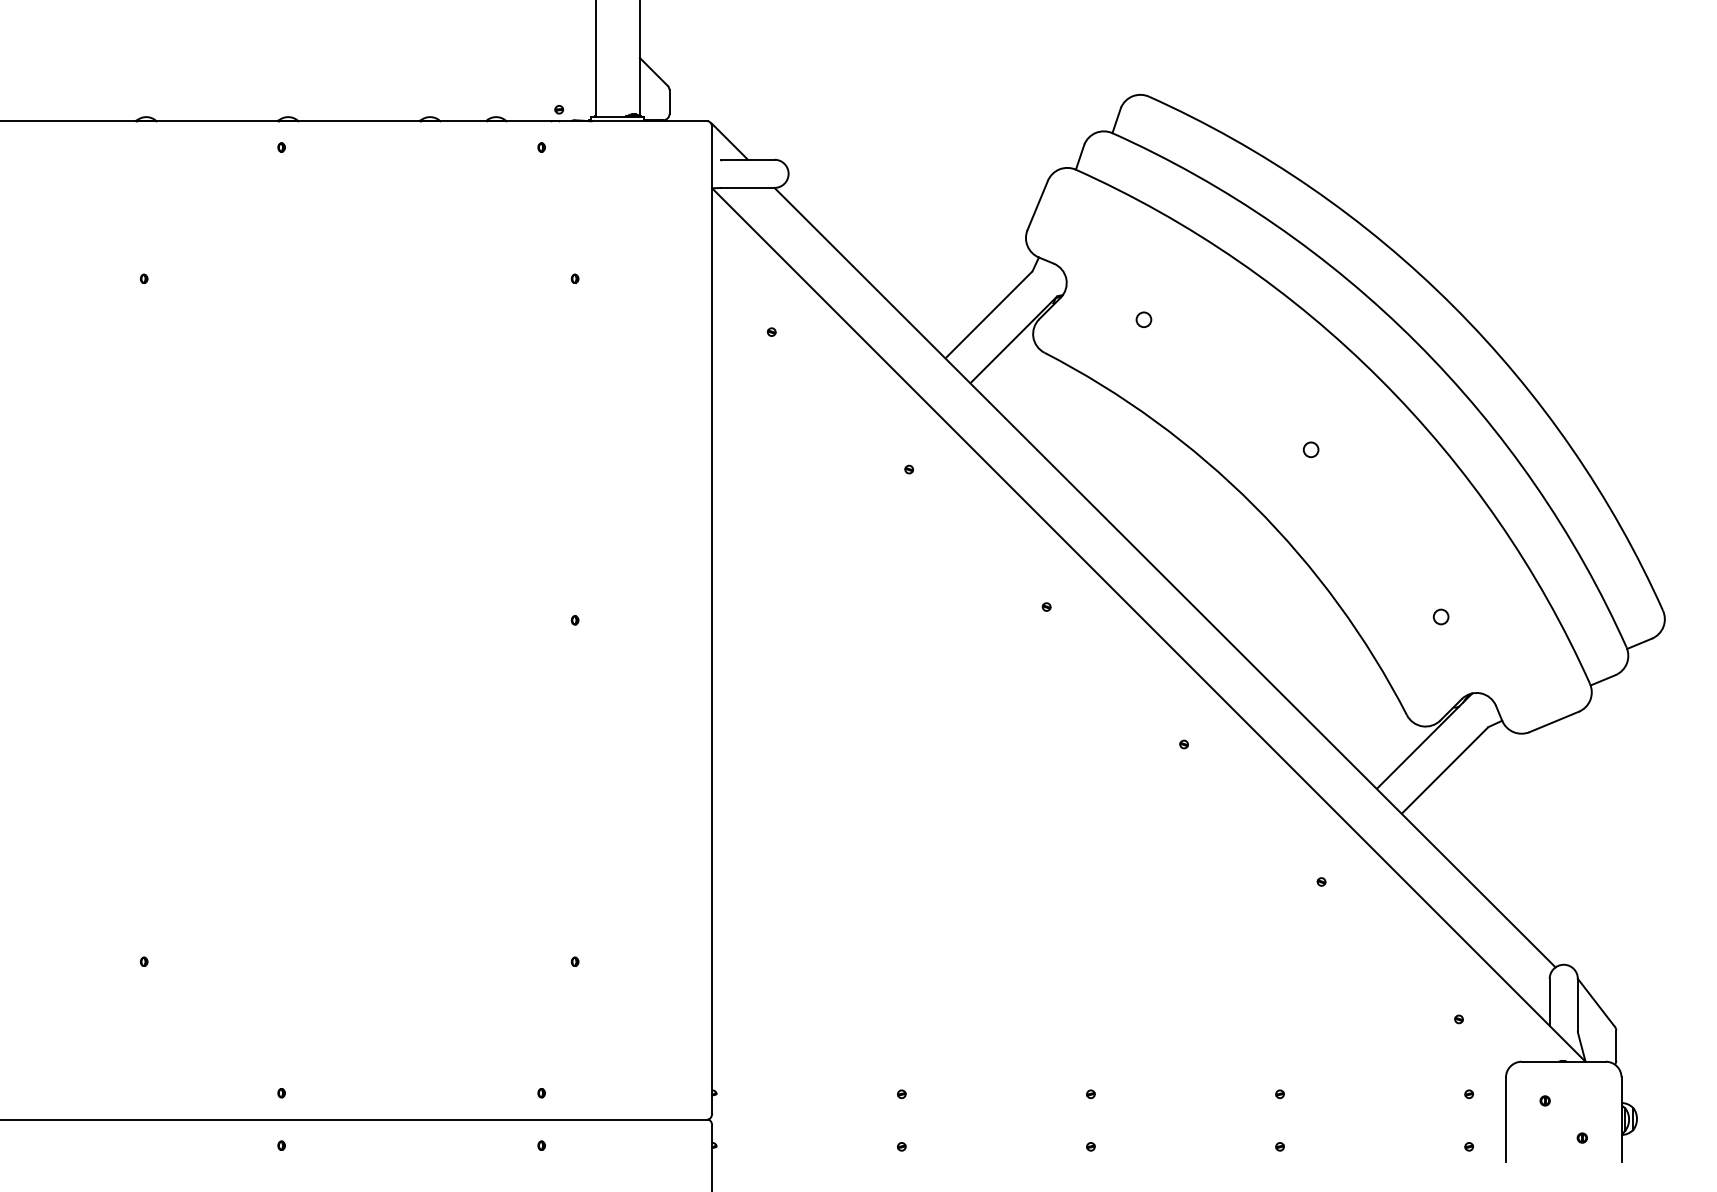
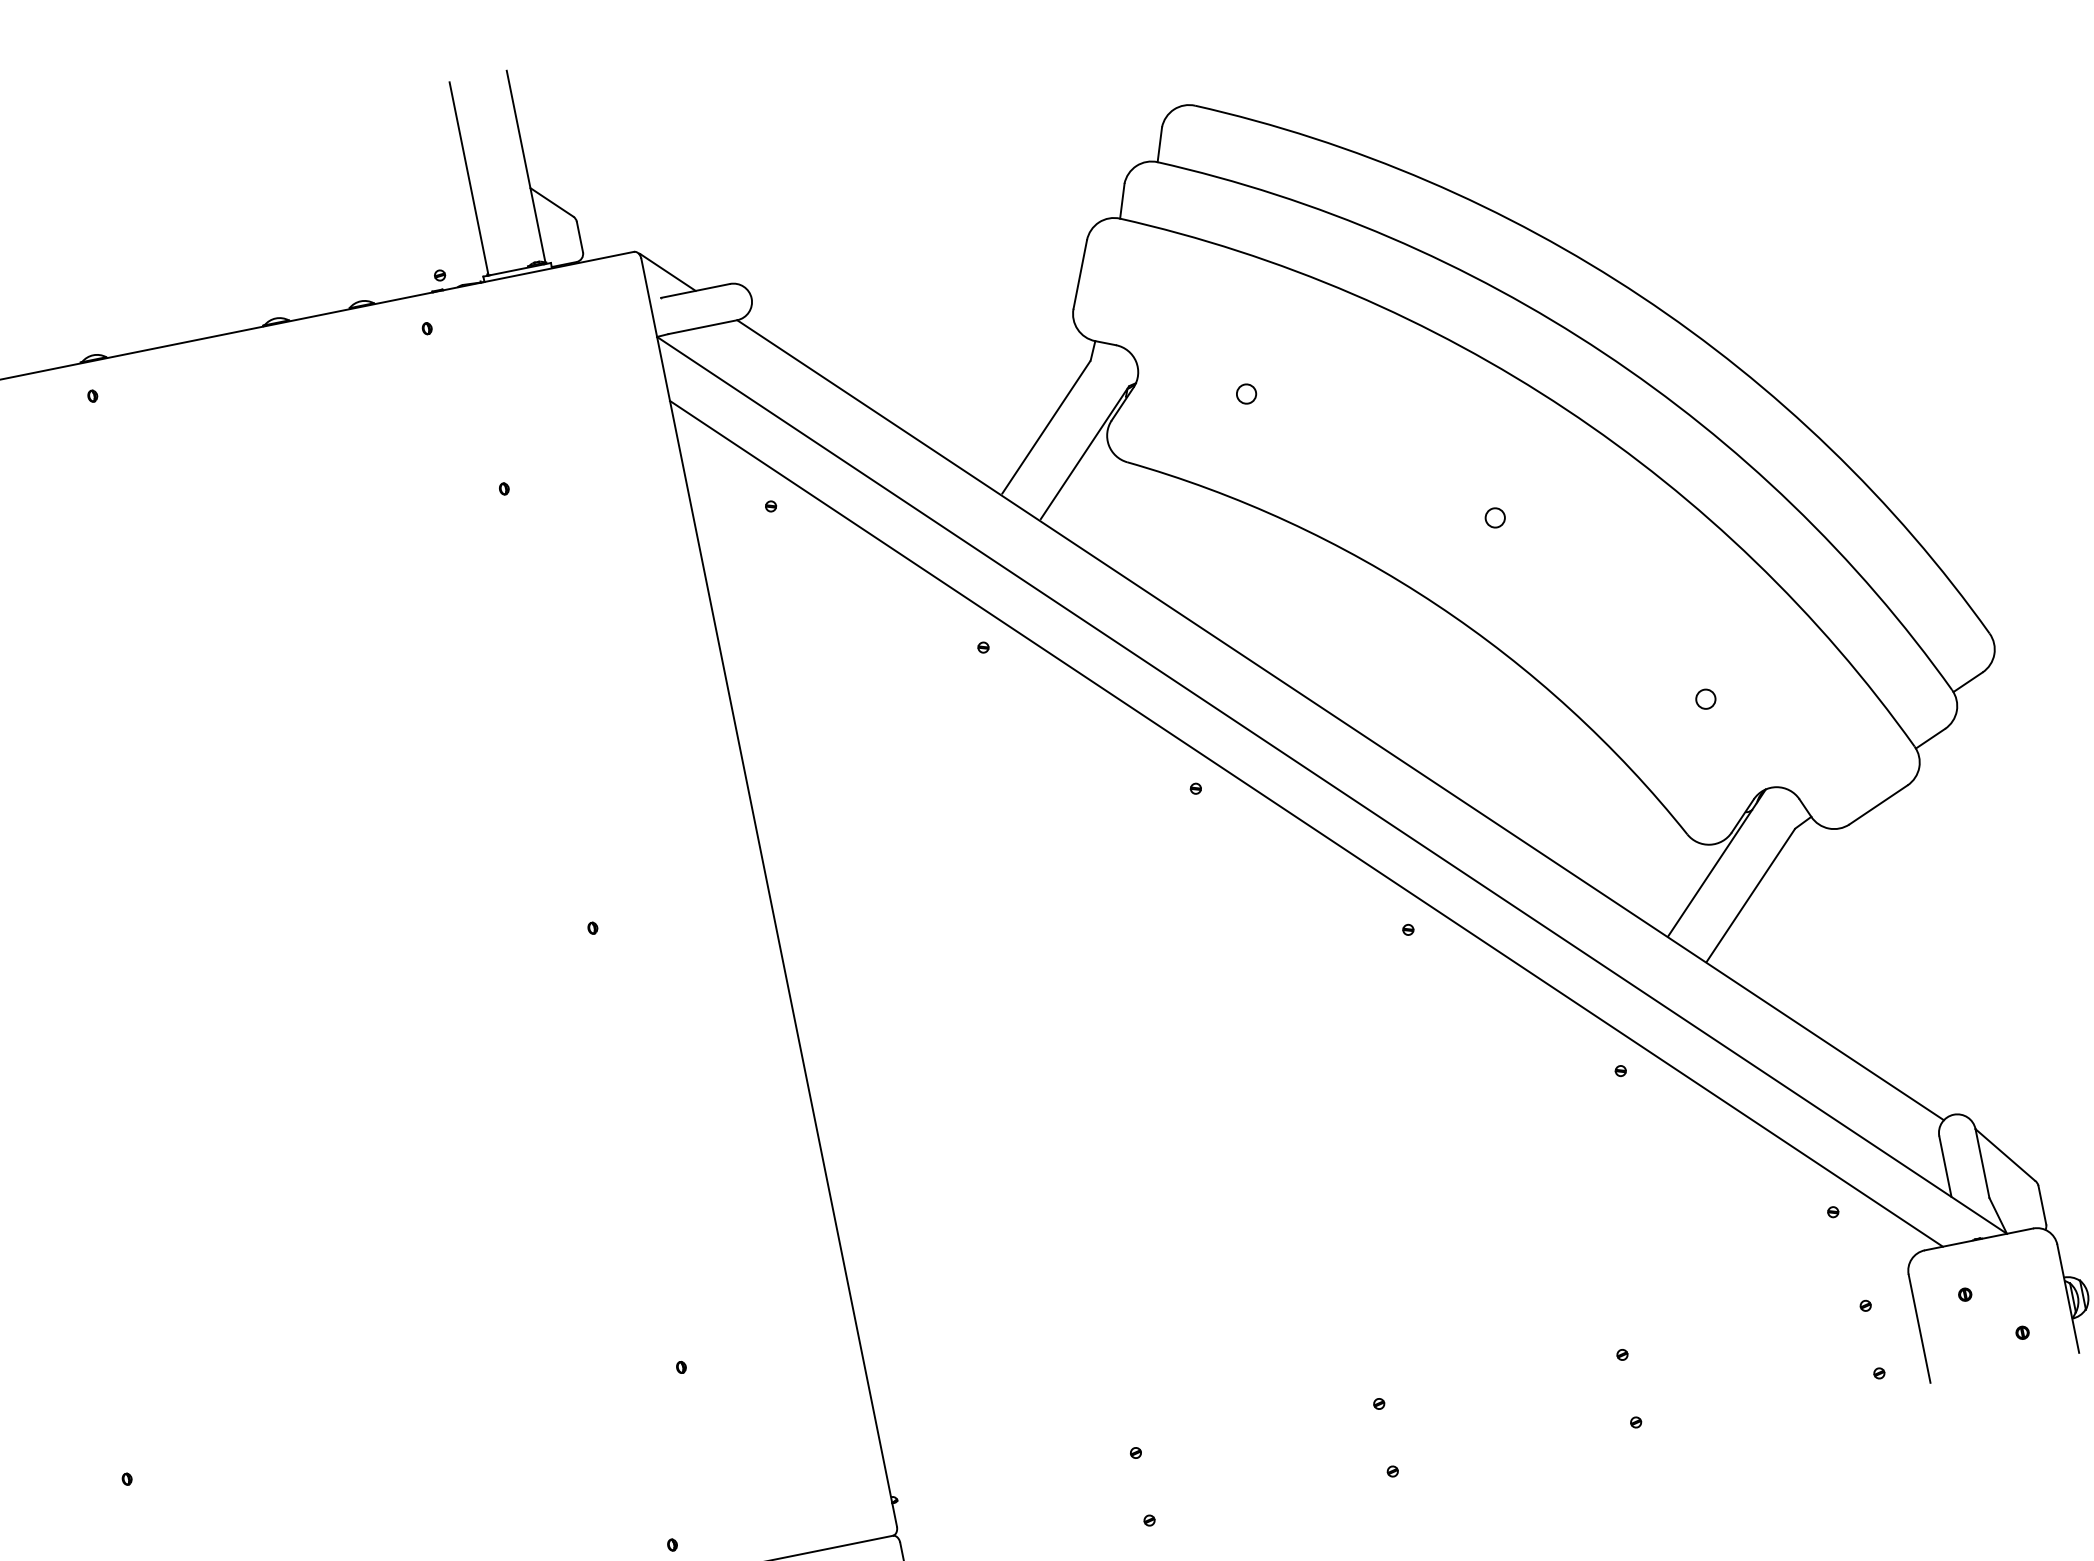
line: (1123, 649) -> (1305, 823), added

